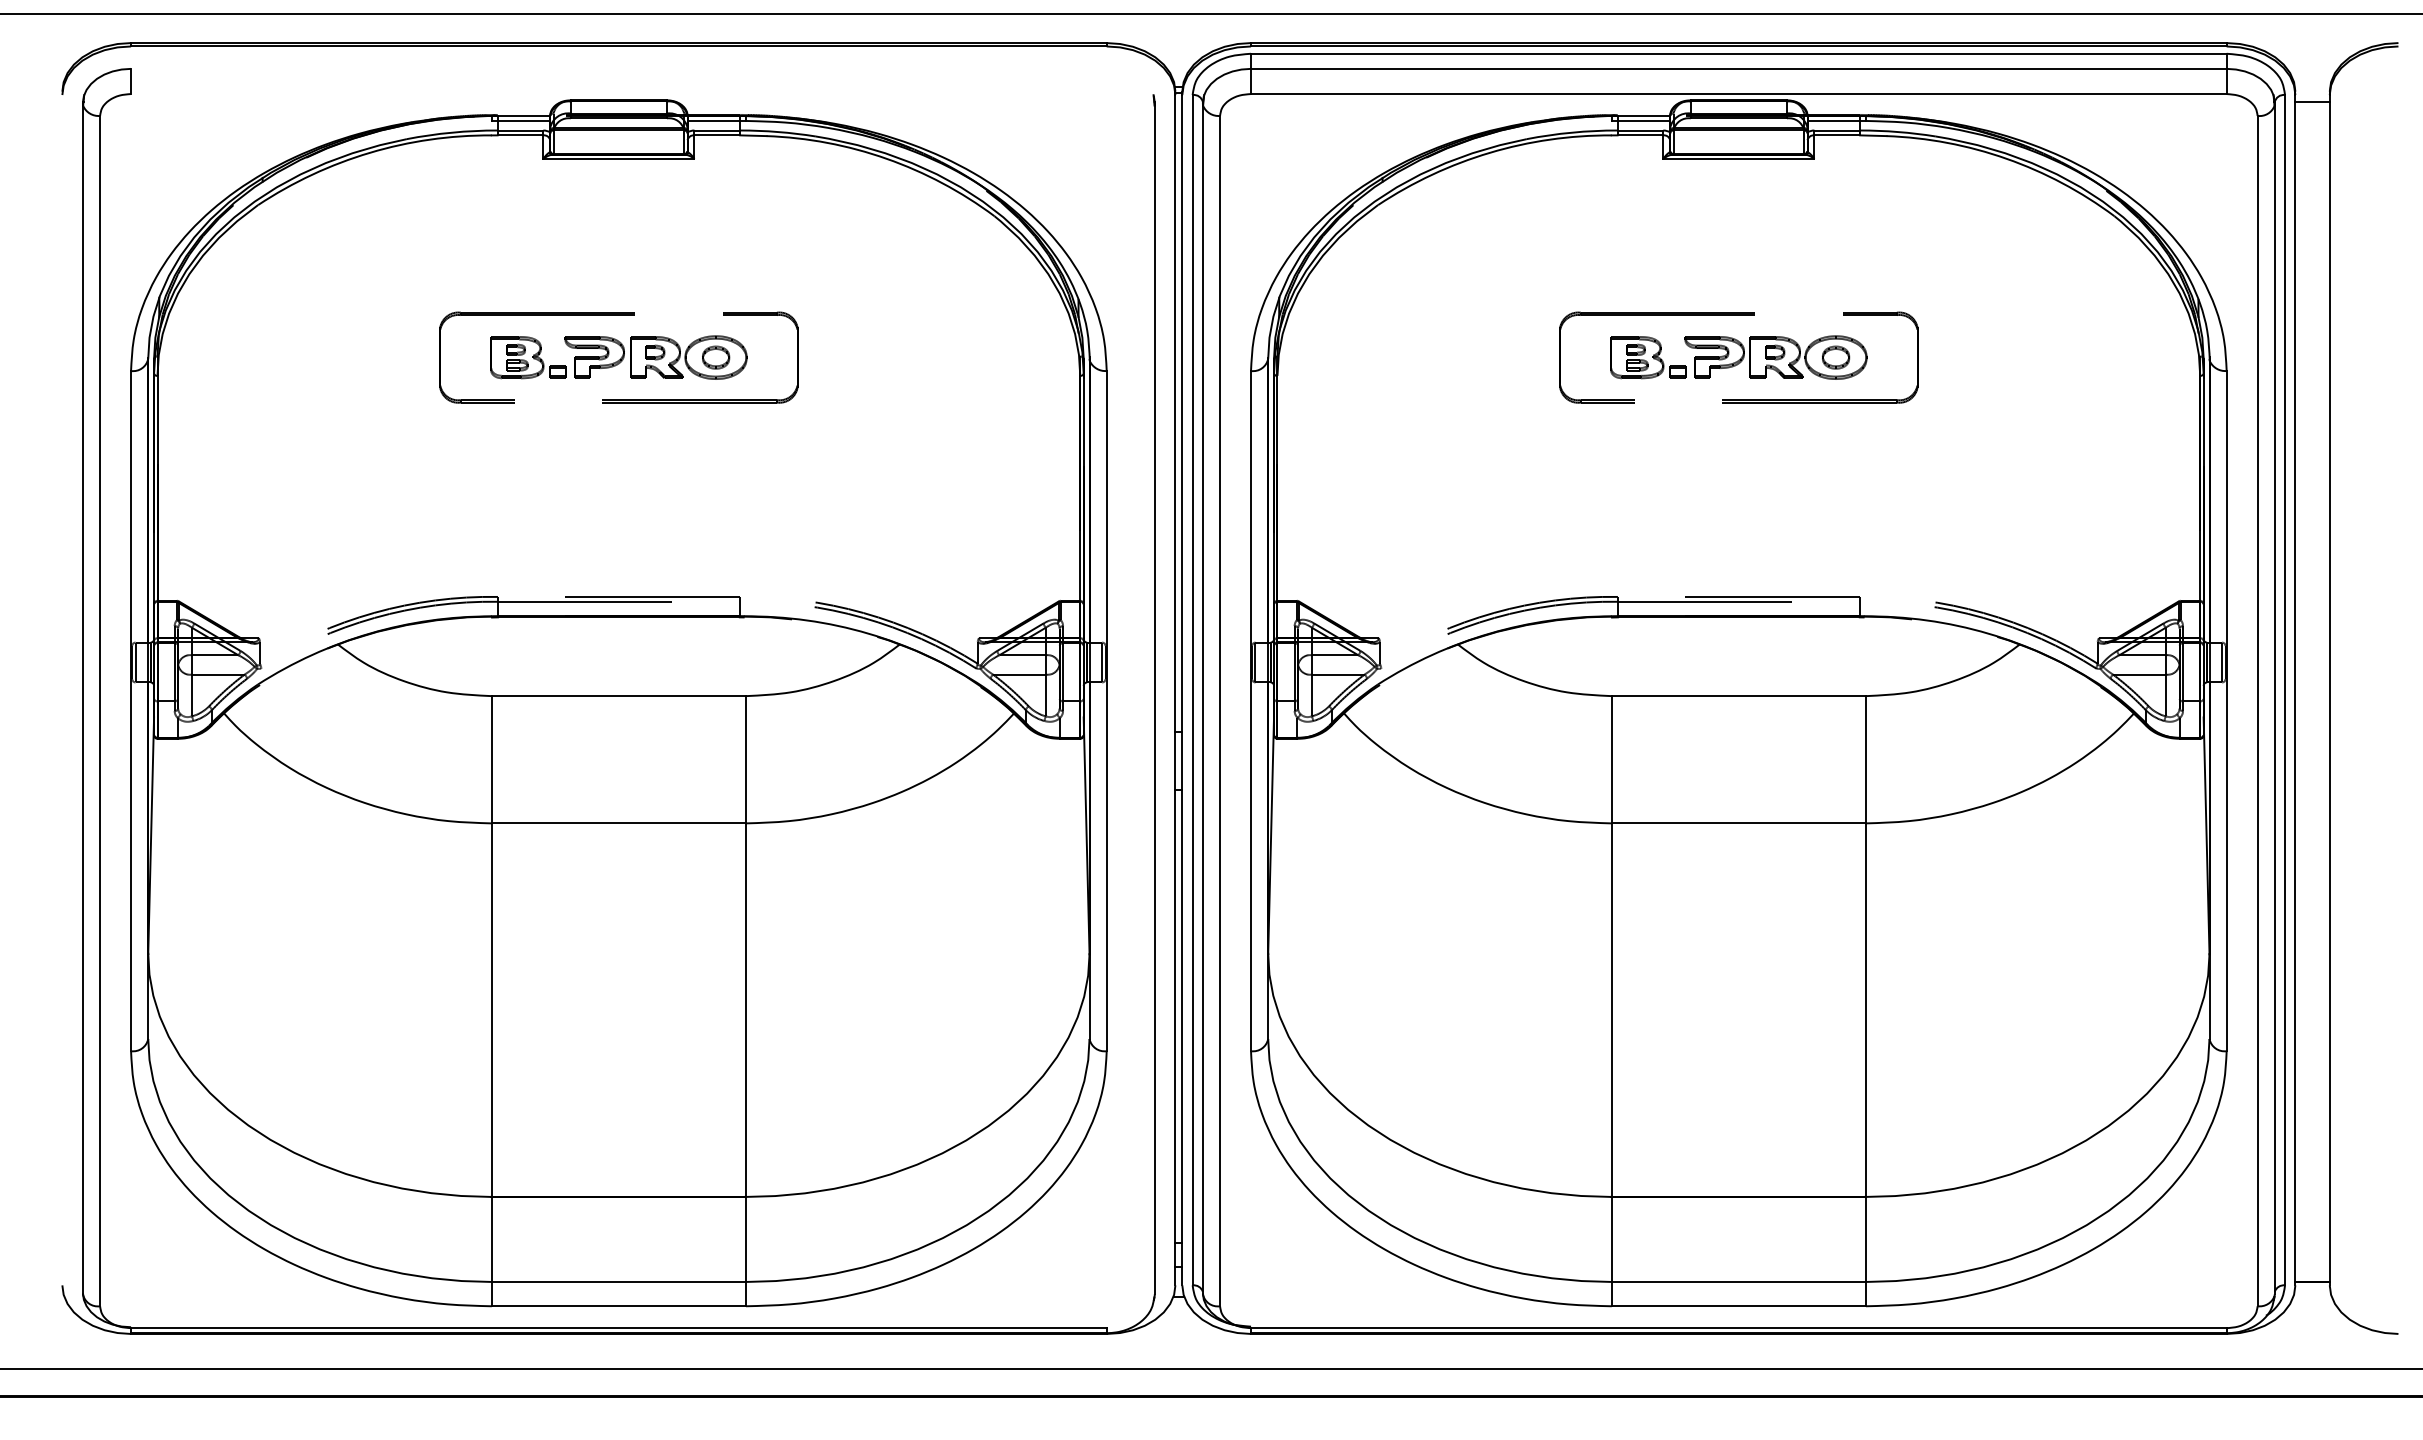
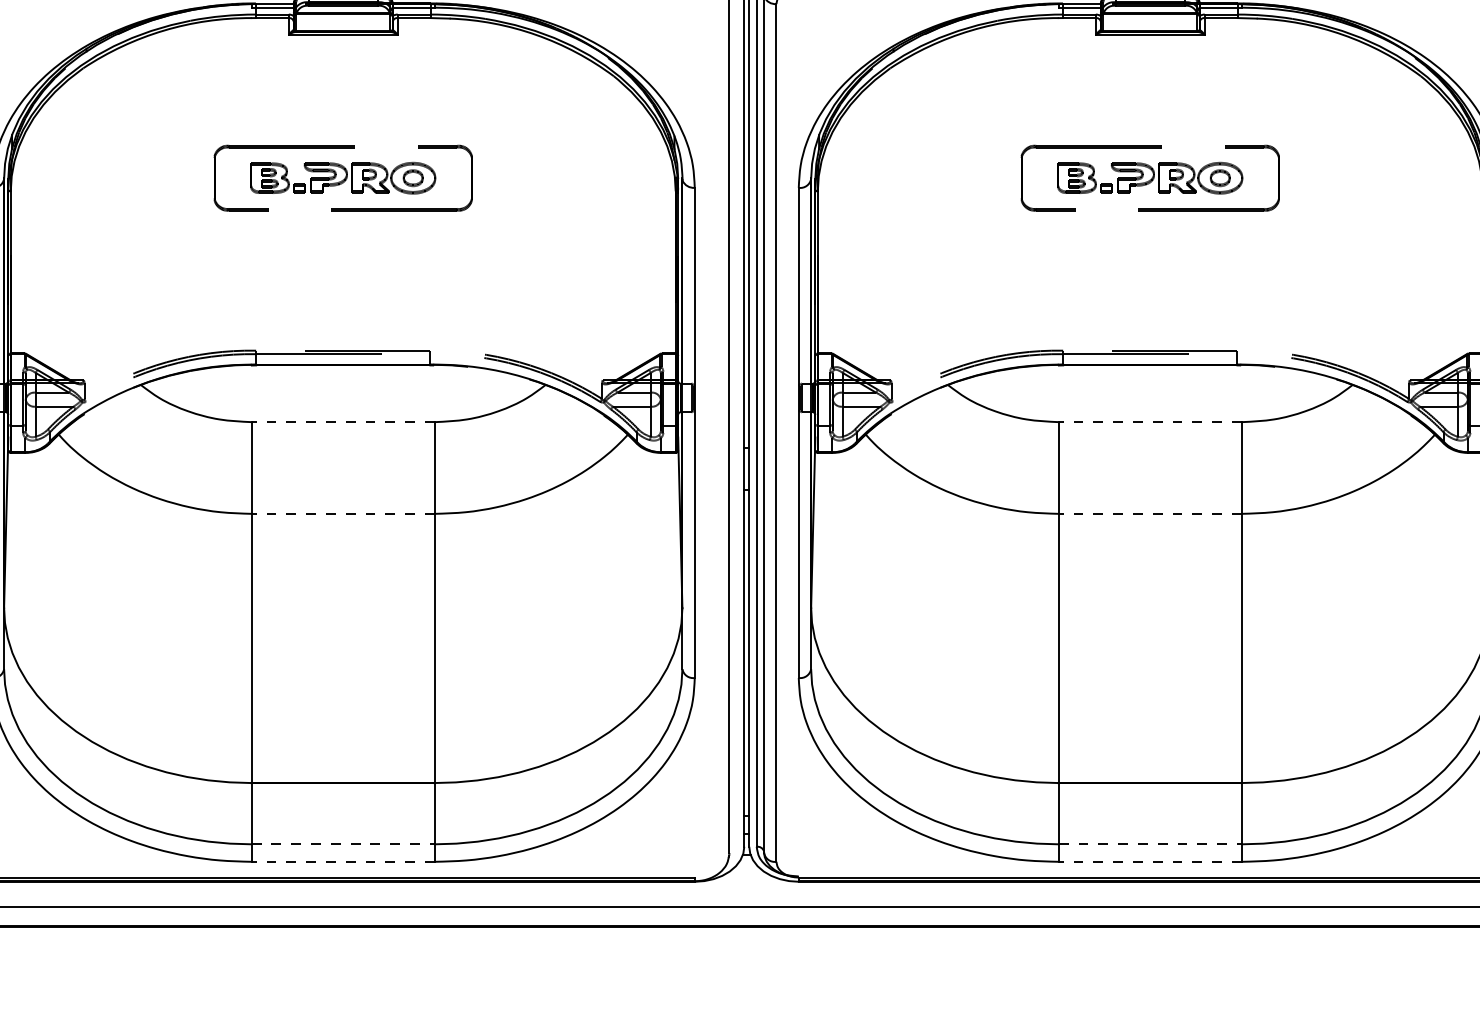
line: (618, 696) -> (342, 422), solid -> dashed
line: (1738, 696) -> (1150, 422), solid -> dashed
line: (618, 823) -> (342, 513), solid -> dashed
line: (1738, 823) -> (1150, 513), solid -> dashed
line: (619, 1281) -> (343, 843), solid -> dashed
line: (1739, 1281) -> (1150, 843), solid -> dashed
line: (618, 1306) -> (342, 861), solid -> dashed
line: (1738, 1306) -> (1150, 861), solid -> dashed

